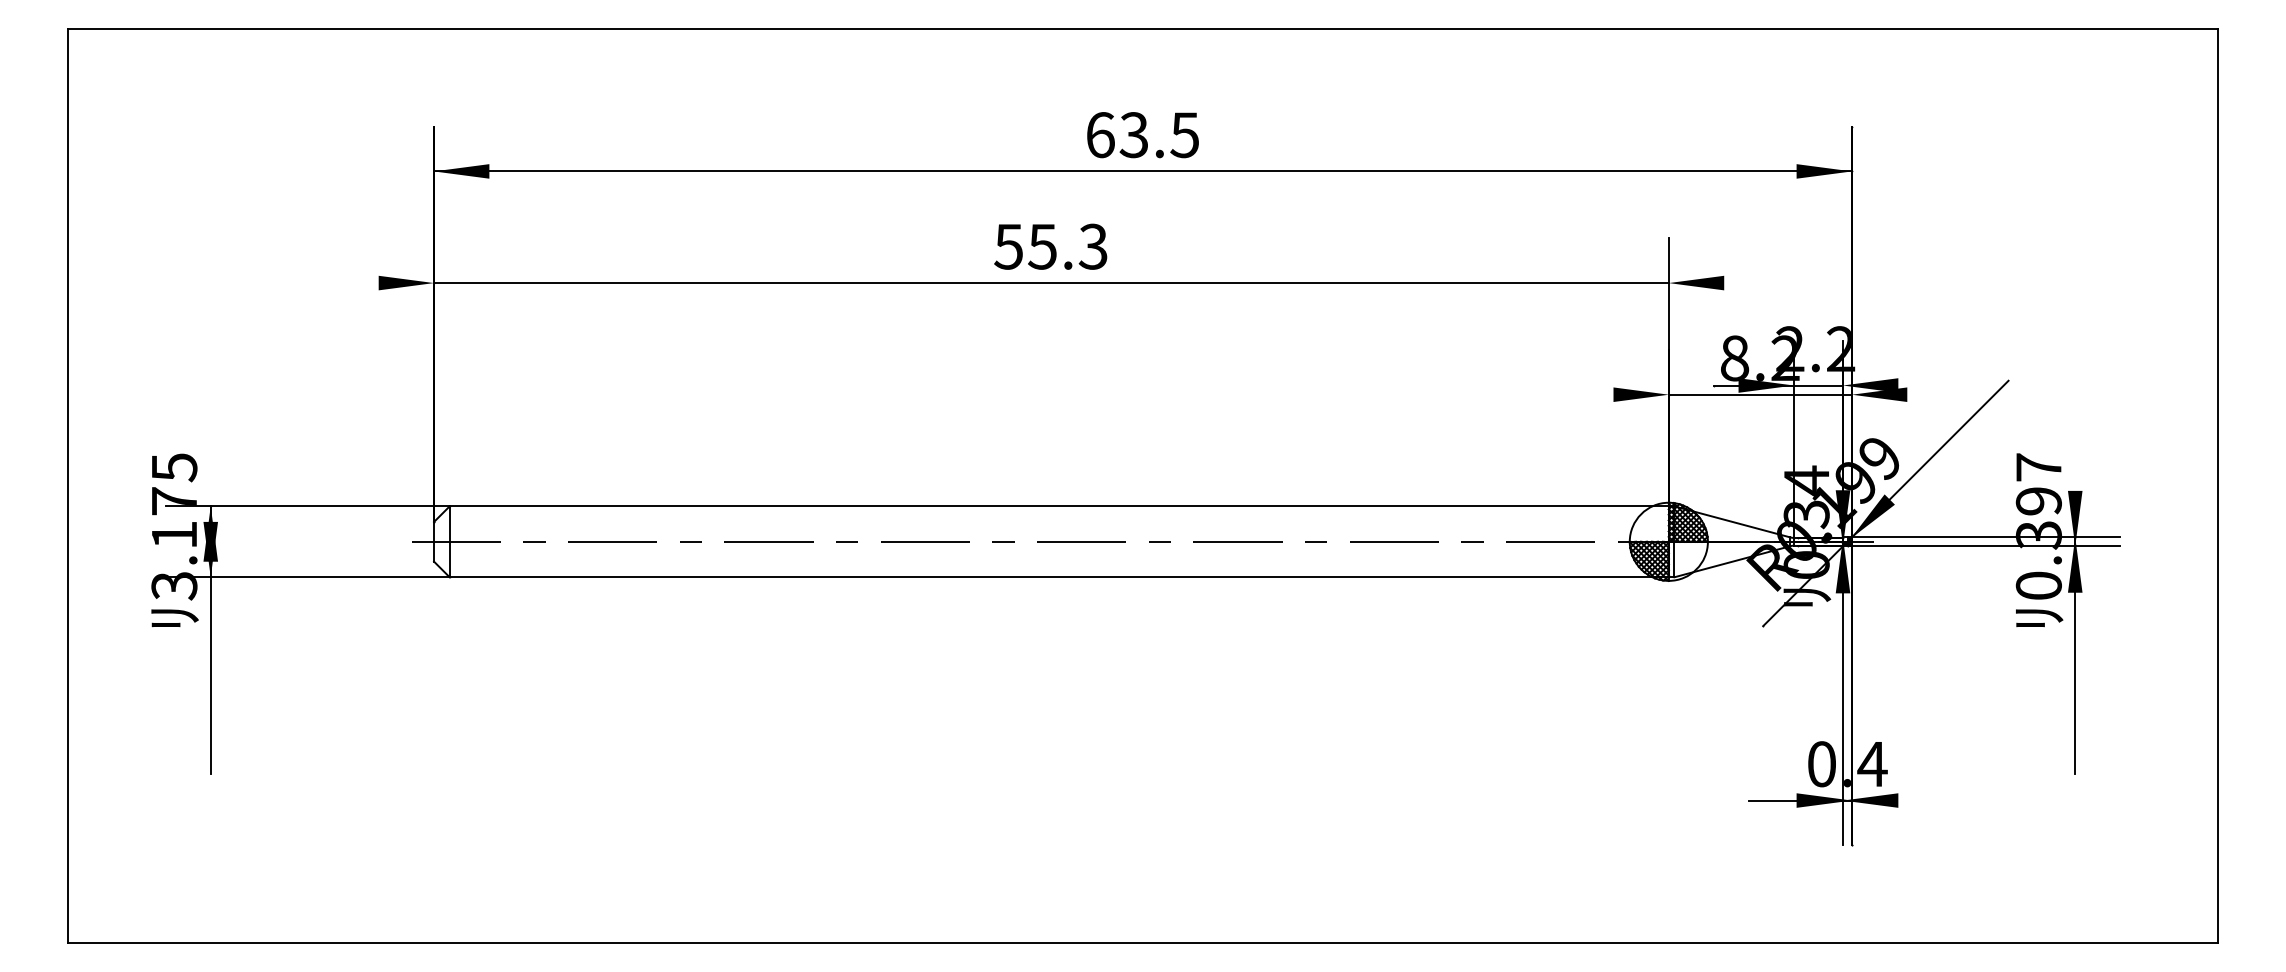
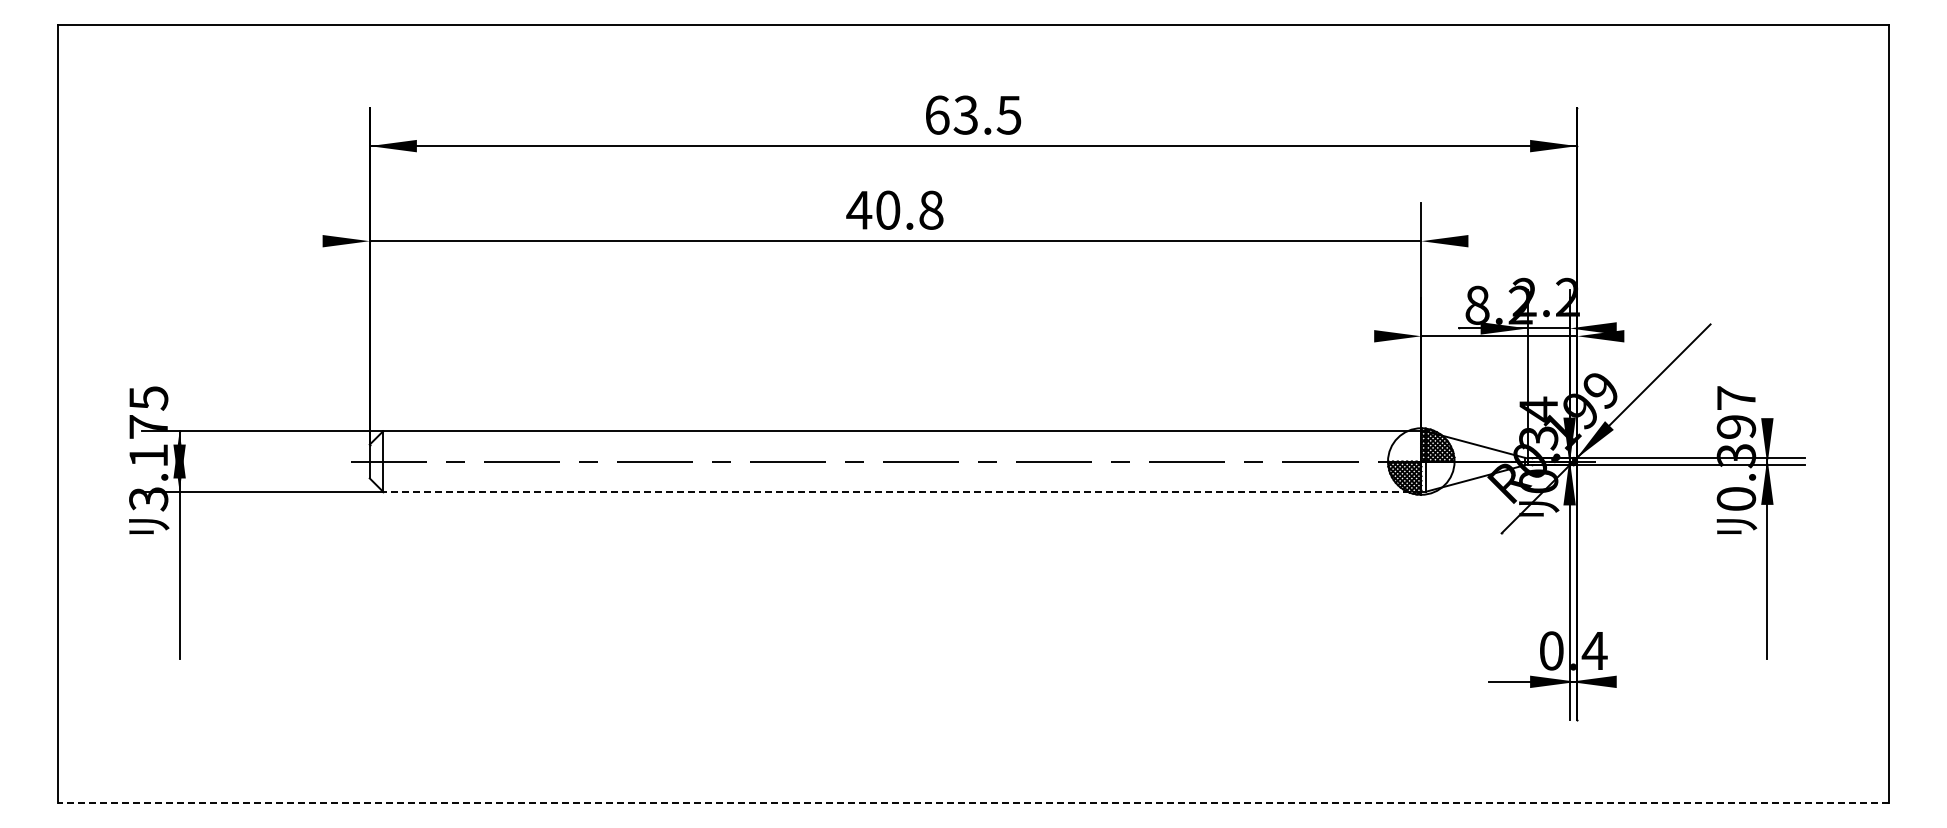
text: (1050, 245) -> (894, 209), 55.3 -> 40.8
line: (1058, 577) -> (901, 491), solid -> dashed
line: (1143, 943) -> (973, 803), solid -> dashed

